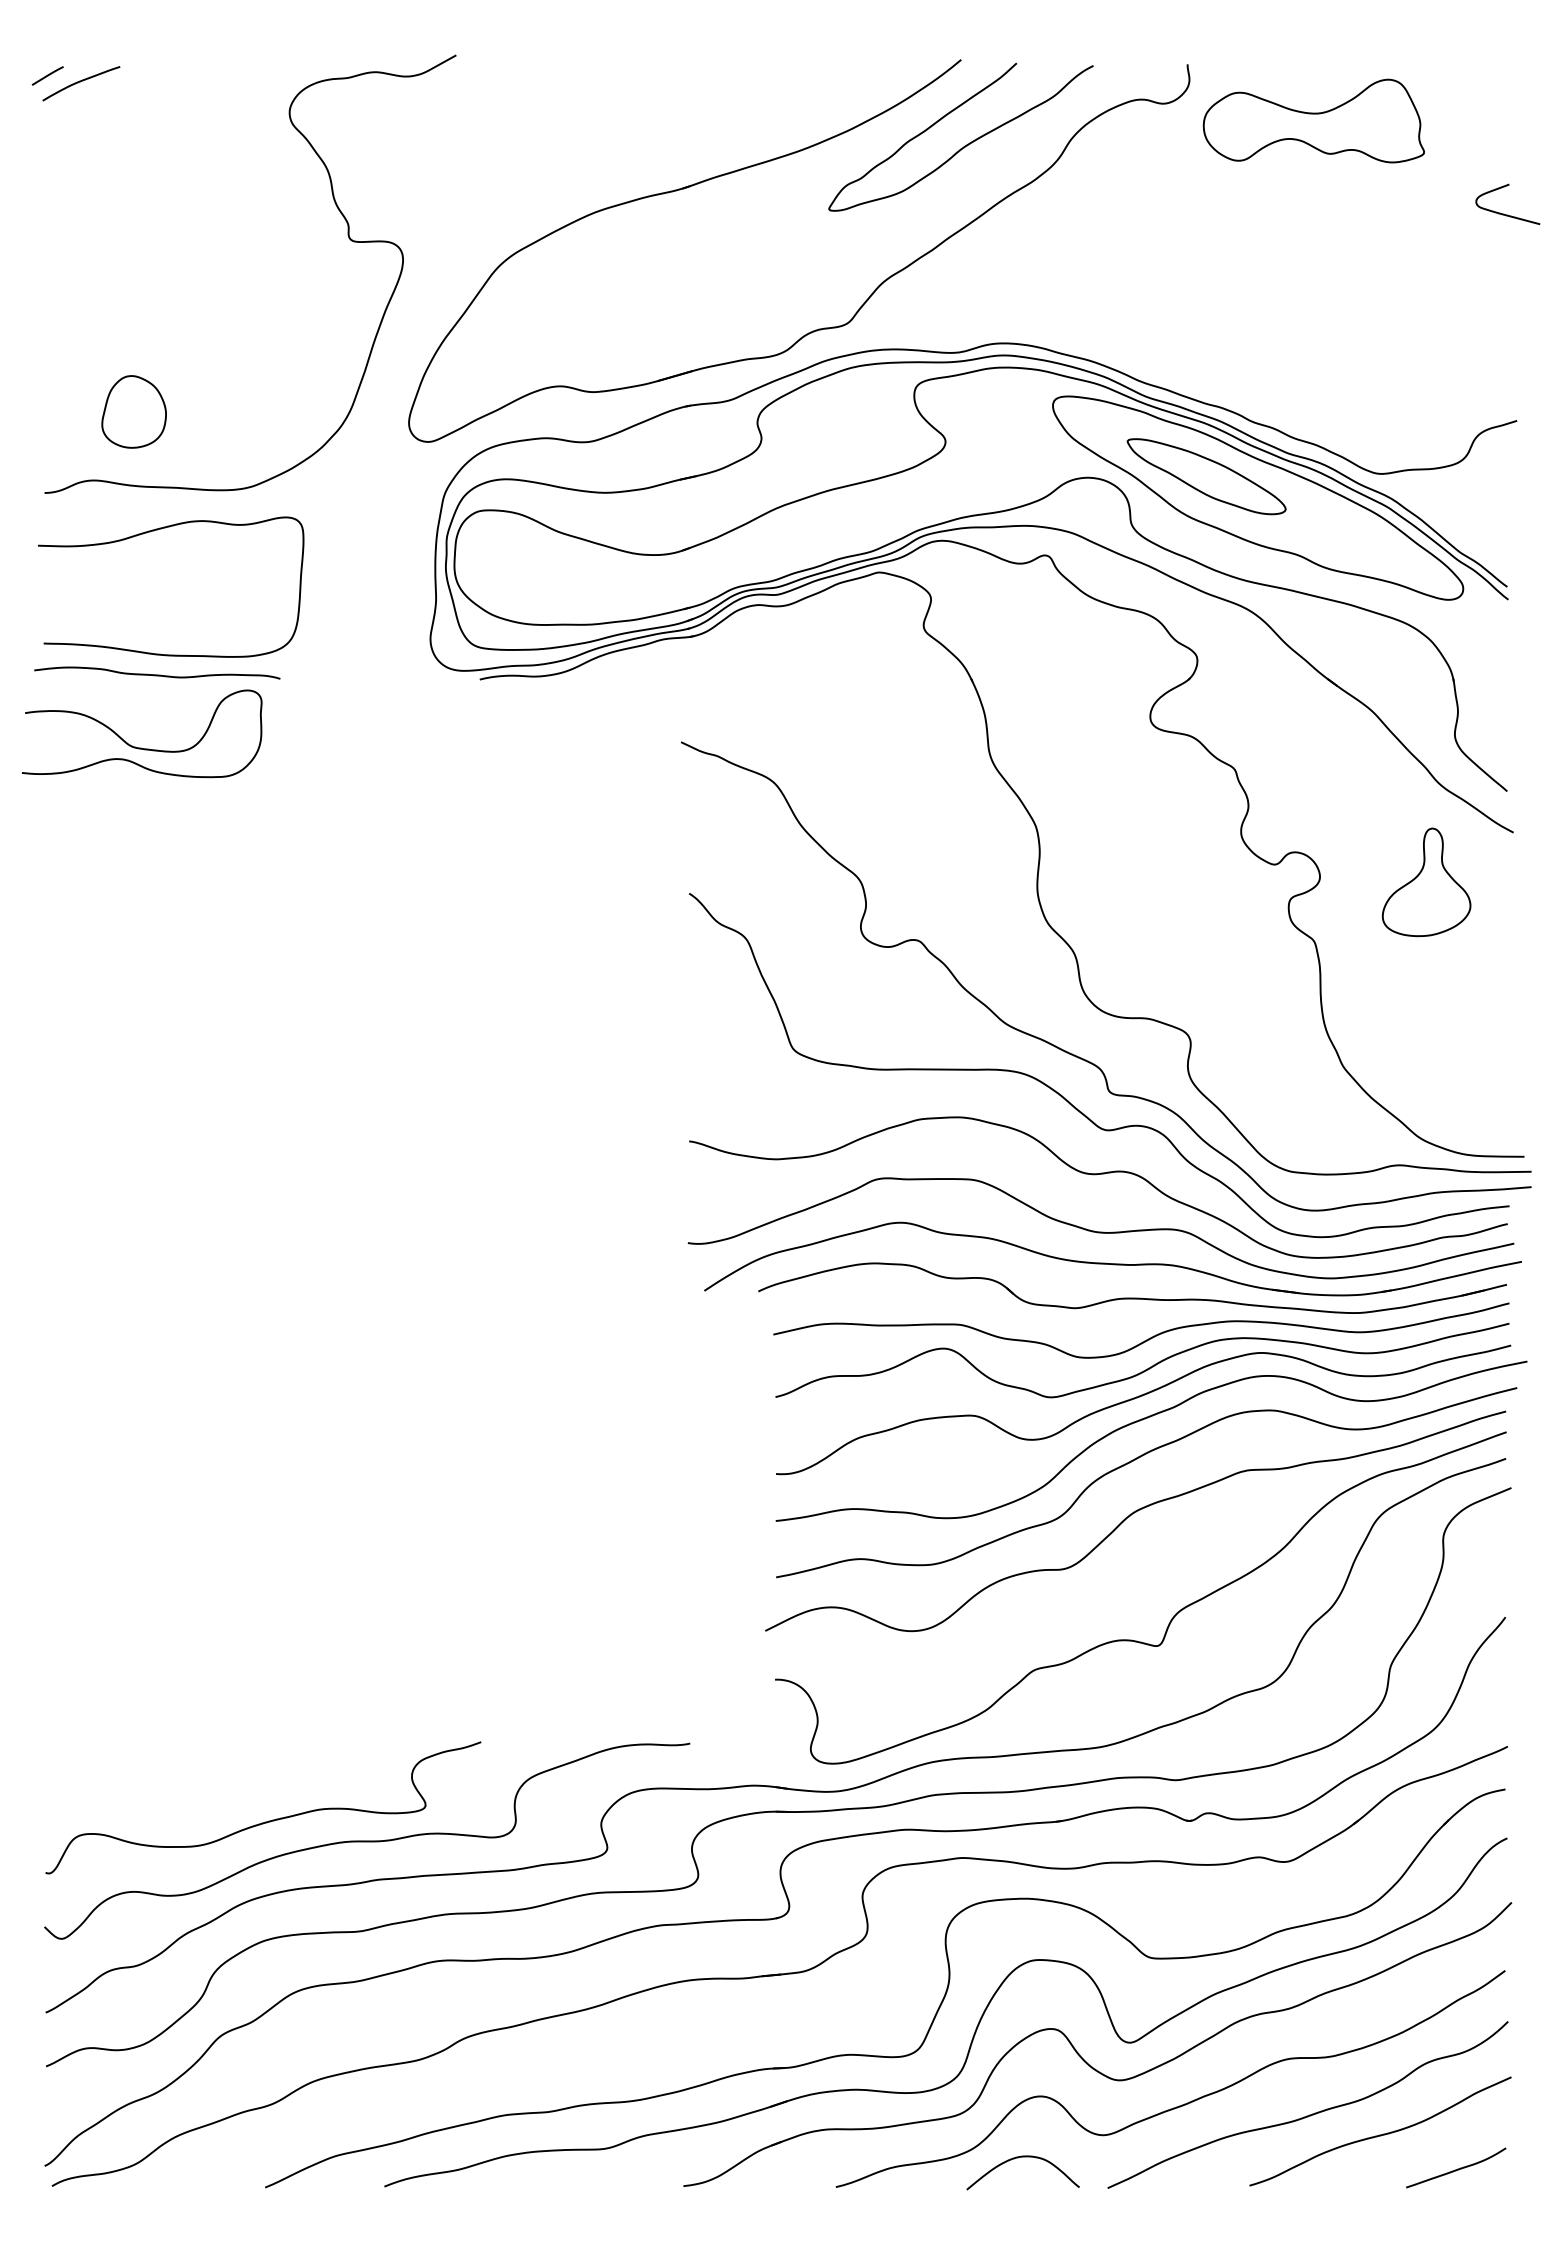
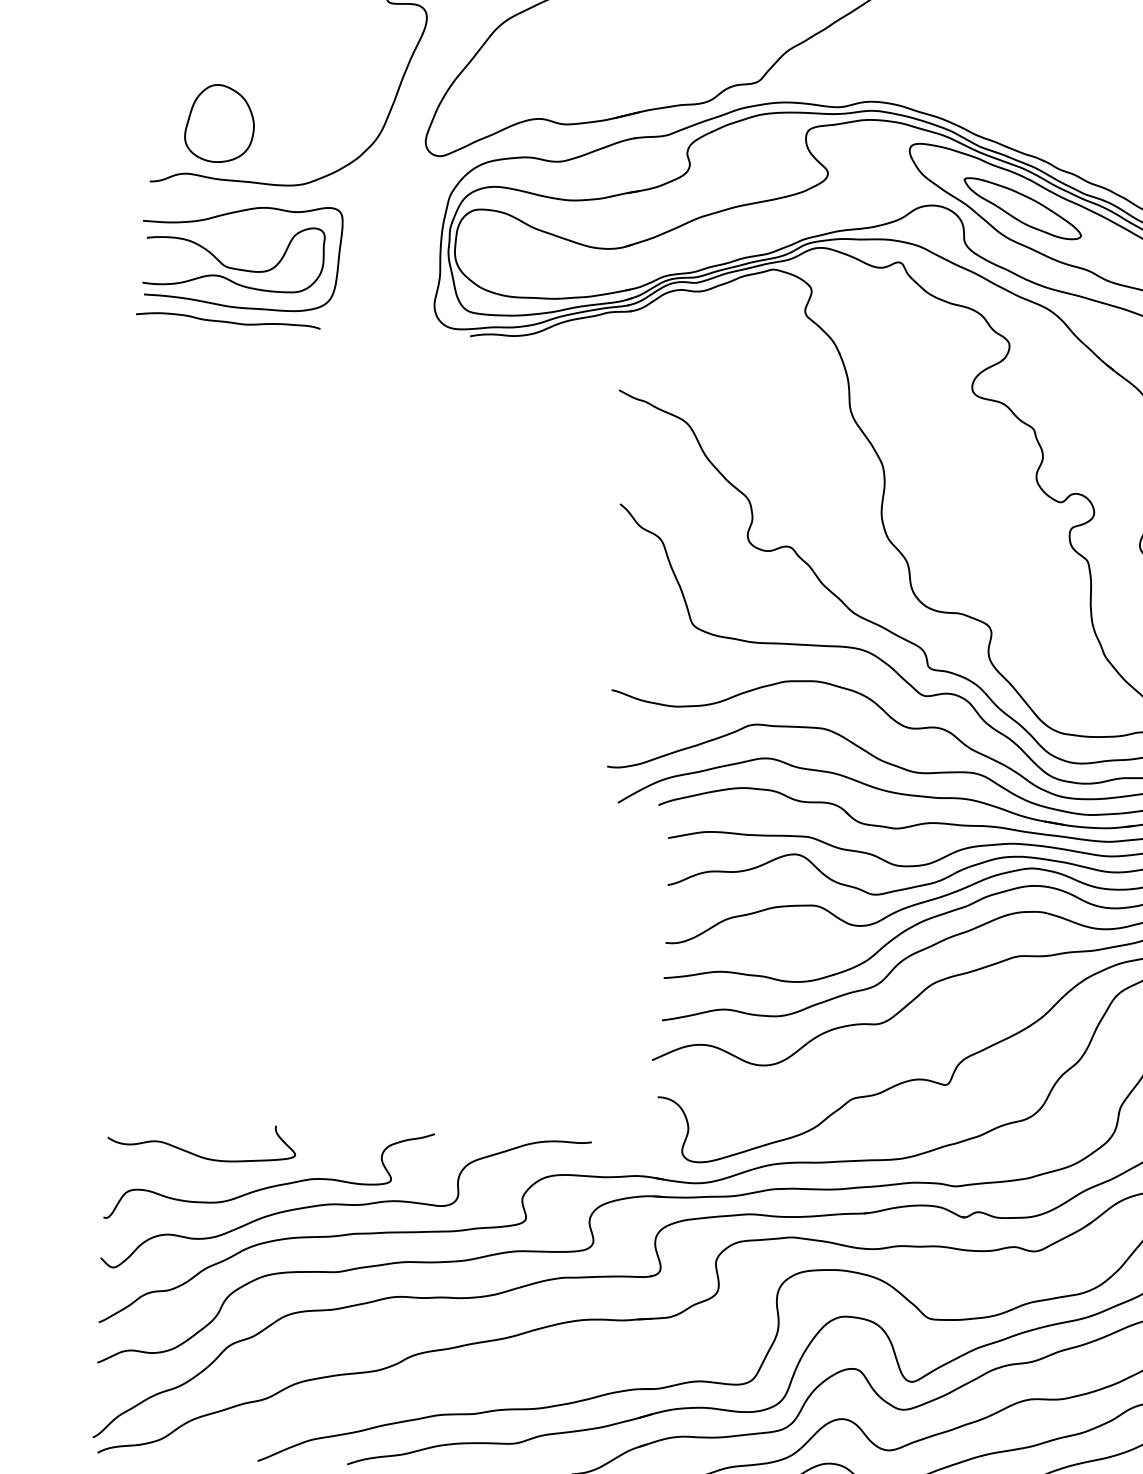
part: (133, 411) -> (219, 123), size x1.43
curve: (141, 747) -> (233, 267), moved
curve: (165, 1783) -> (196, 1154), added

